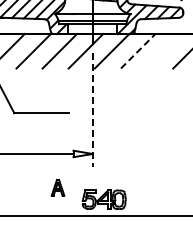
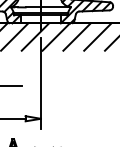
line: (138, 50) -> (77, 36), dashed -> solid
line: (164, 50) -> (98, 36), added
line: (92, 109) -> (40, 83), dashed -> solid

